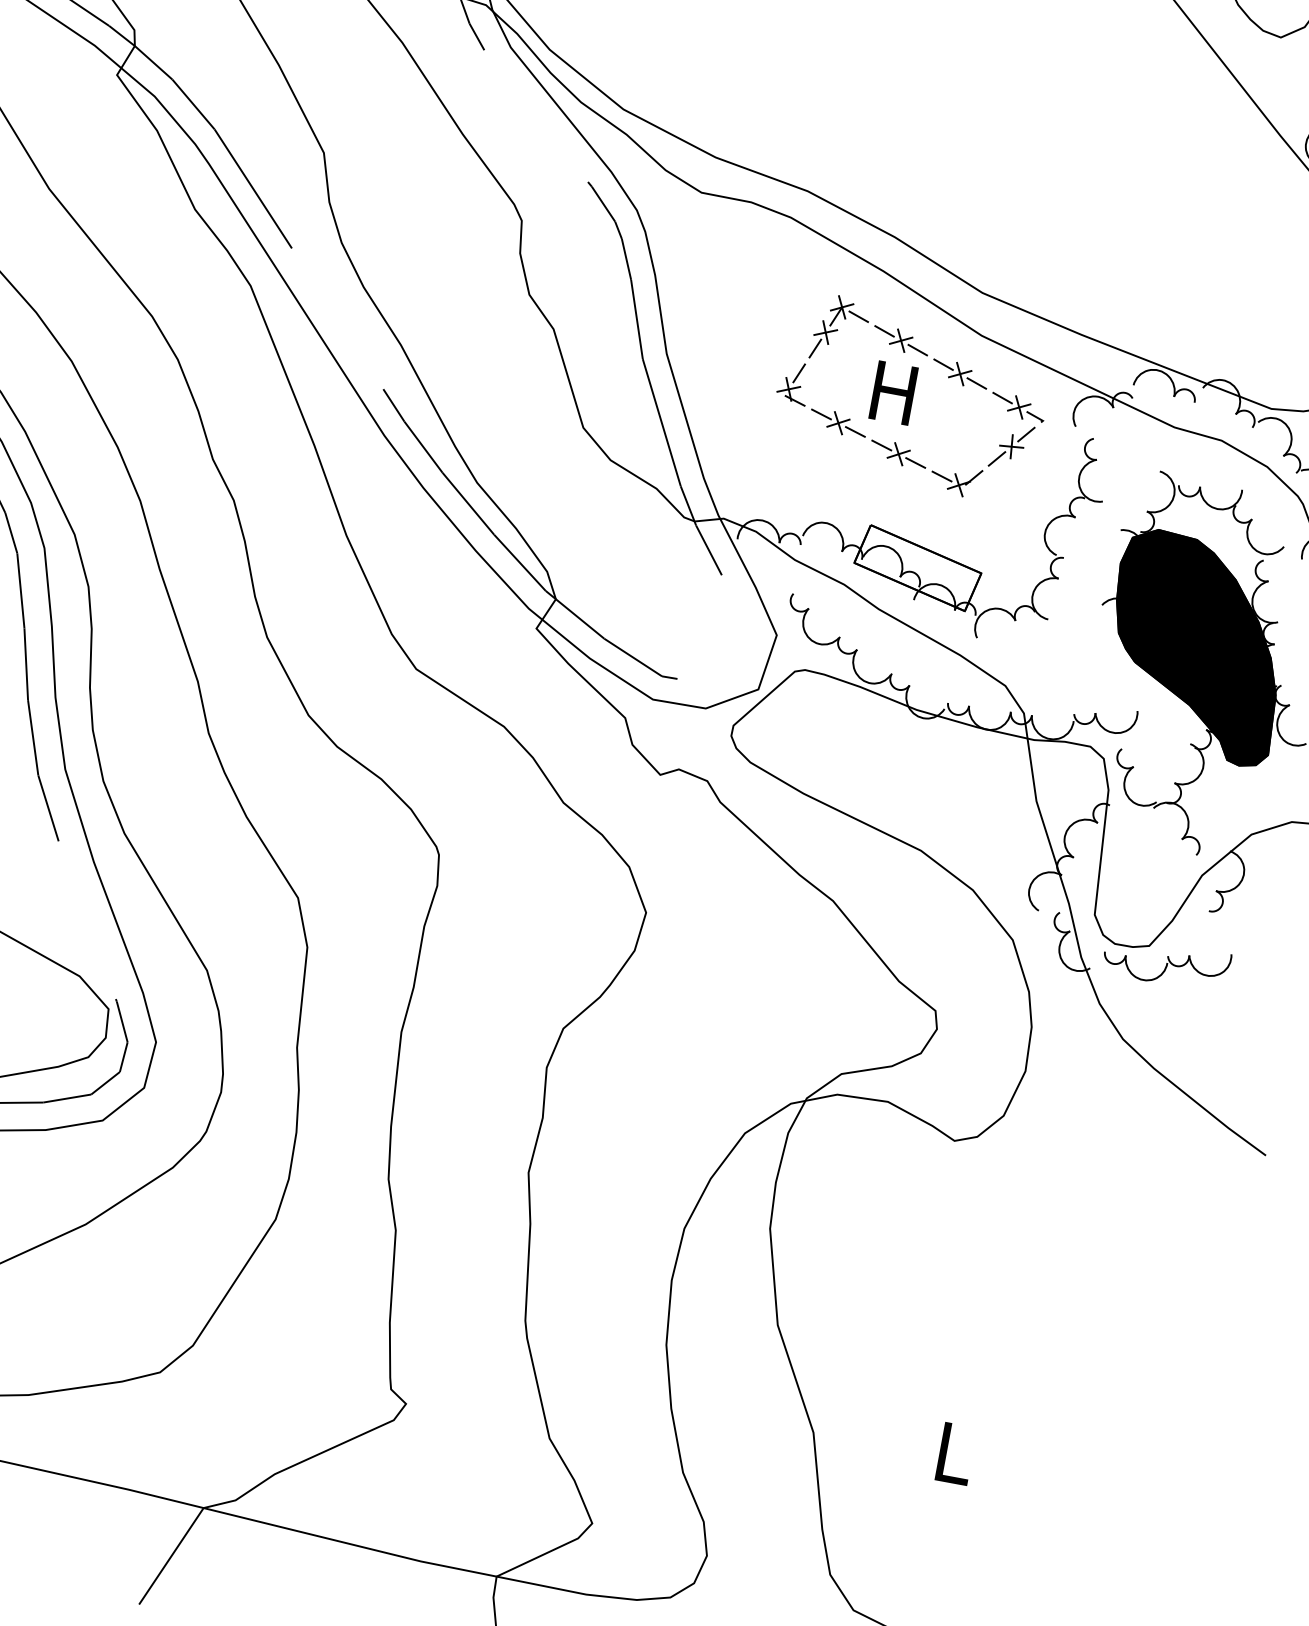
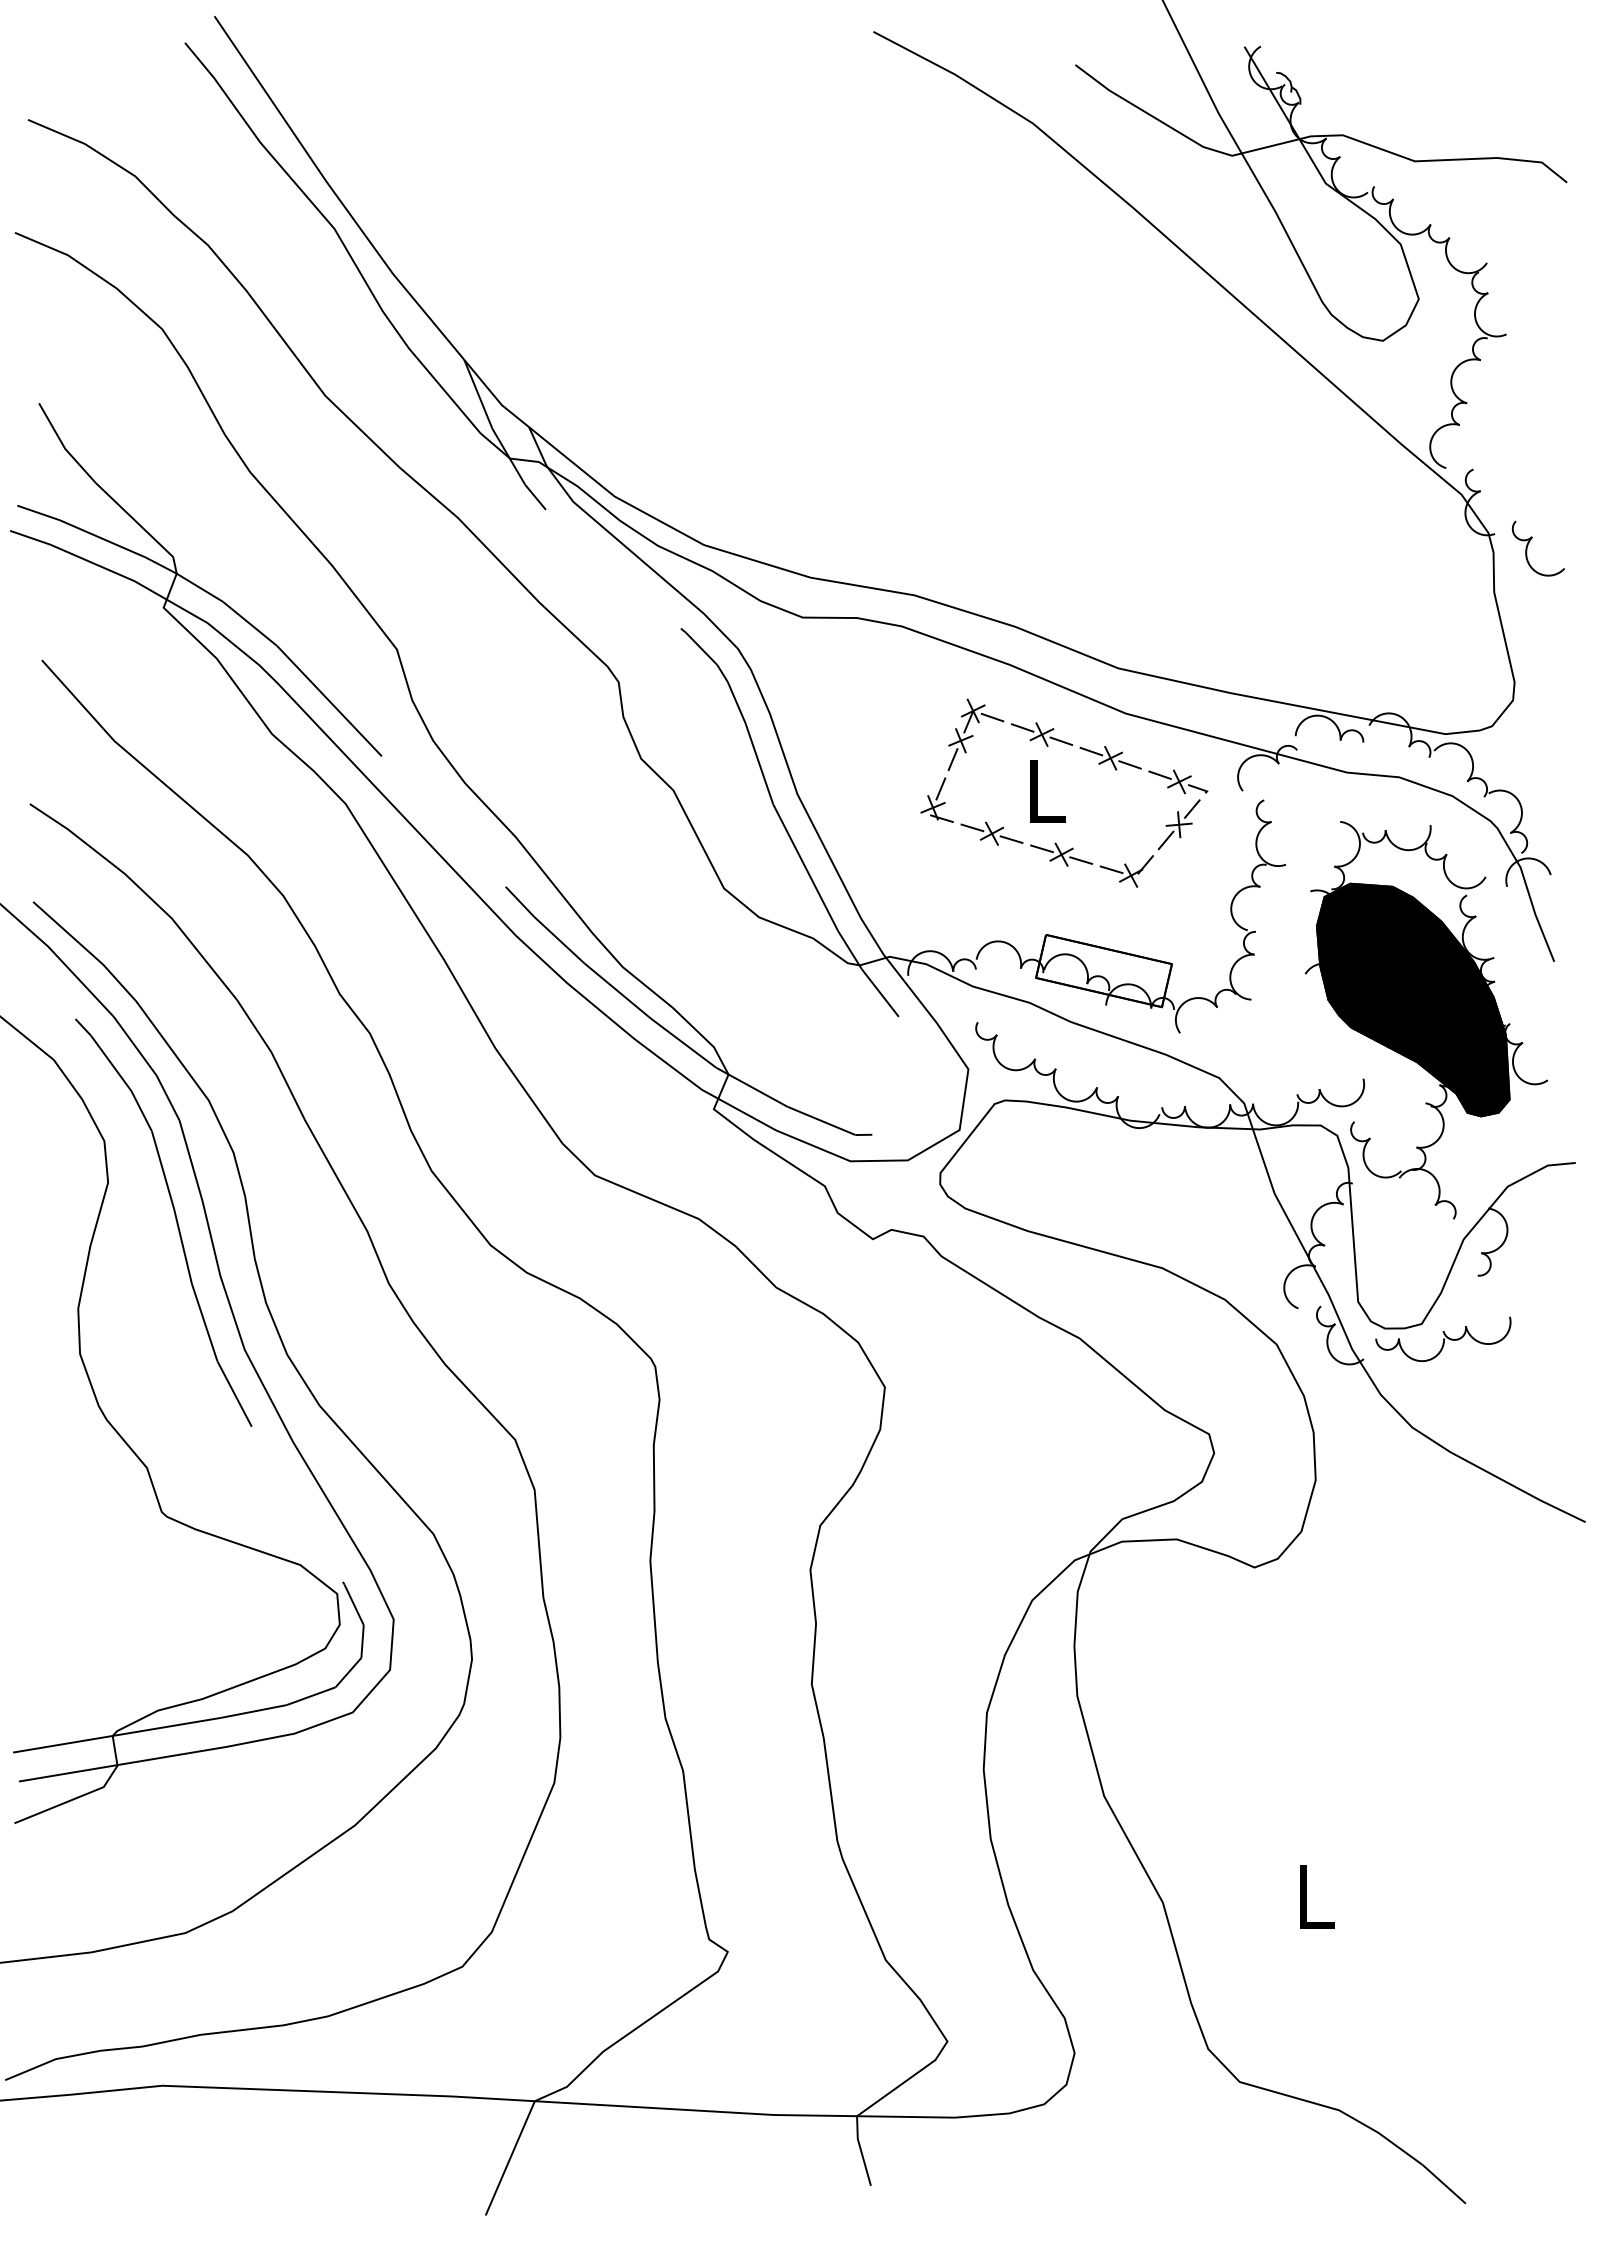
text: (892, 393) -> (1043, 791), H -> L

